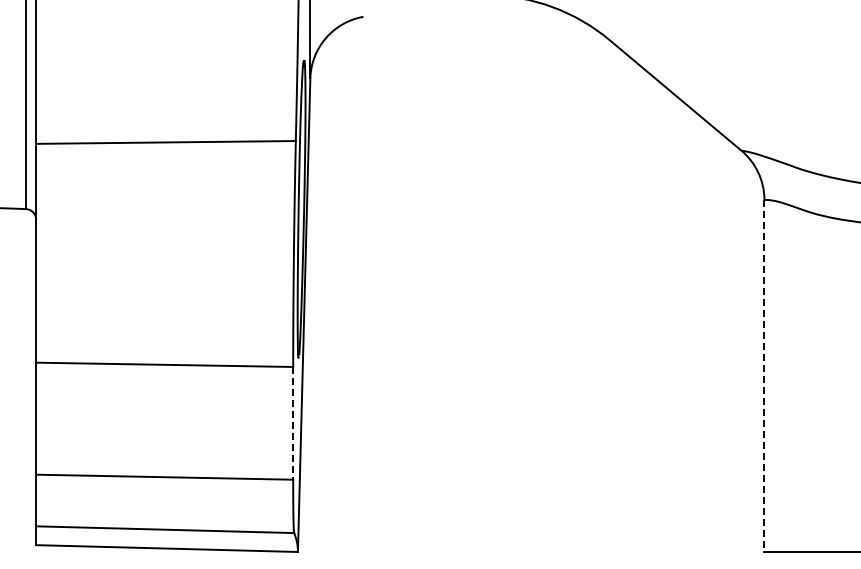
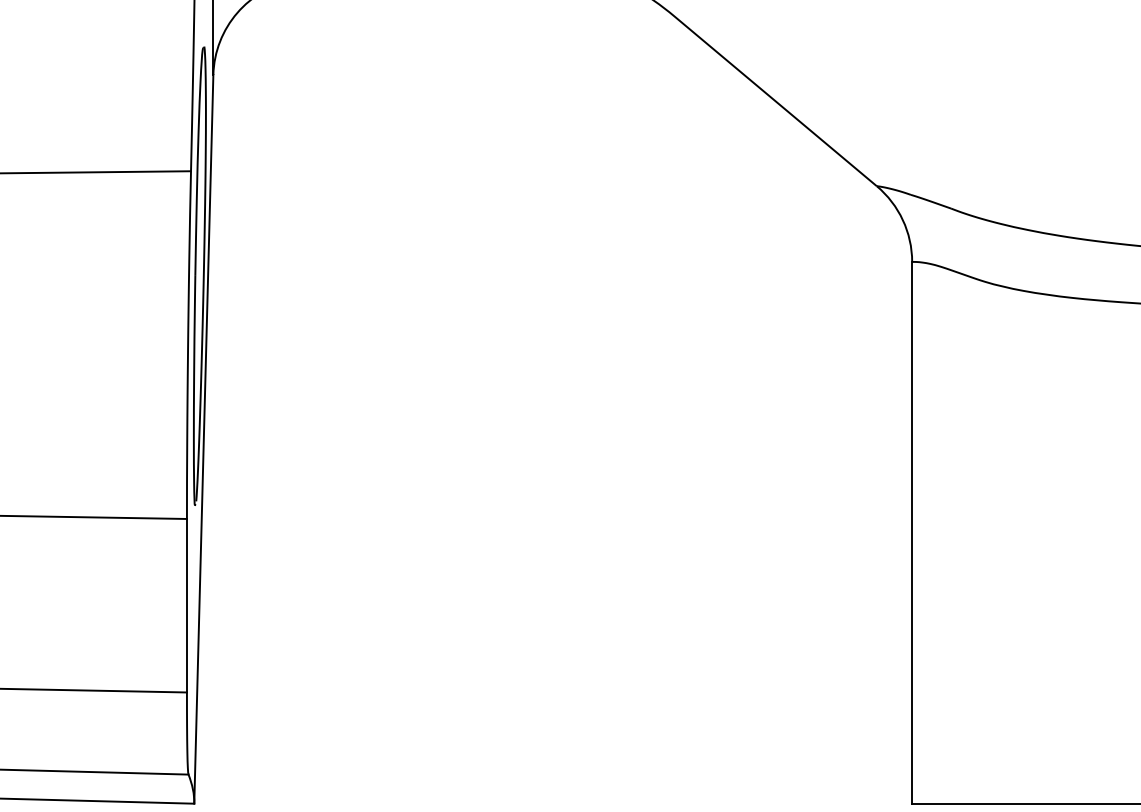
line: (764, 376) -> (912, 533), dashed -> solid
line: (293, 423) -> (187, 605), dashed -> solid

